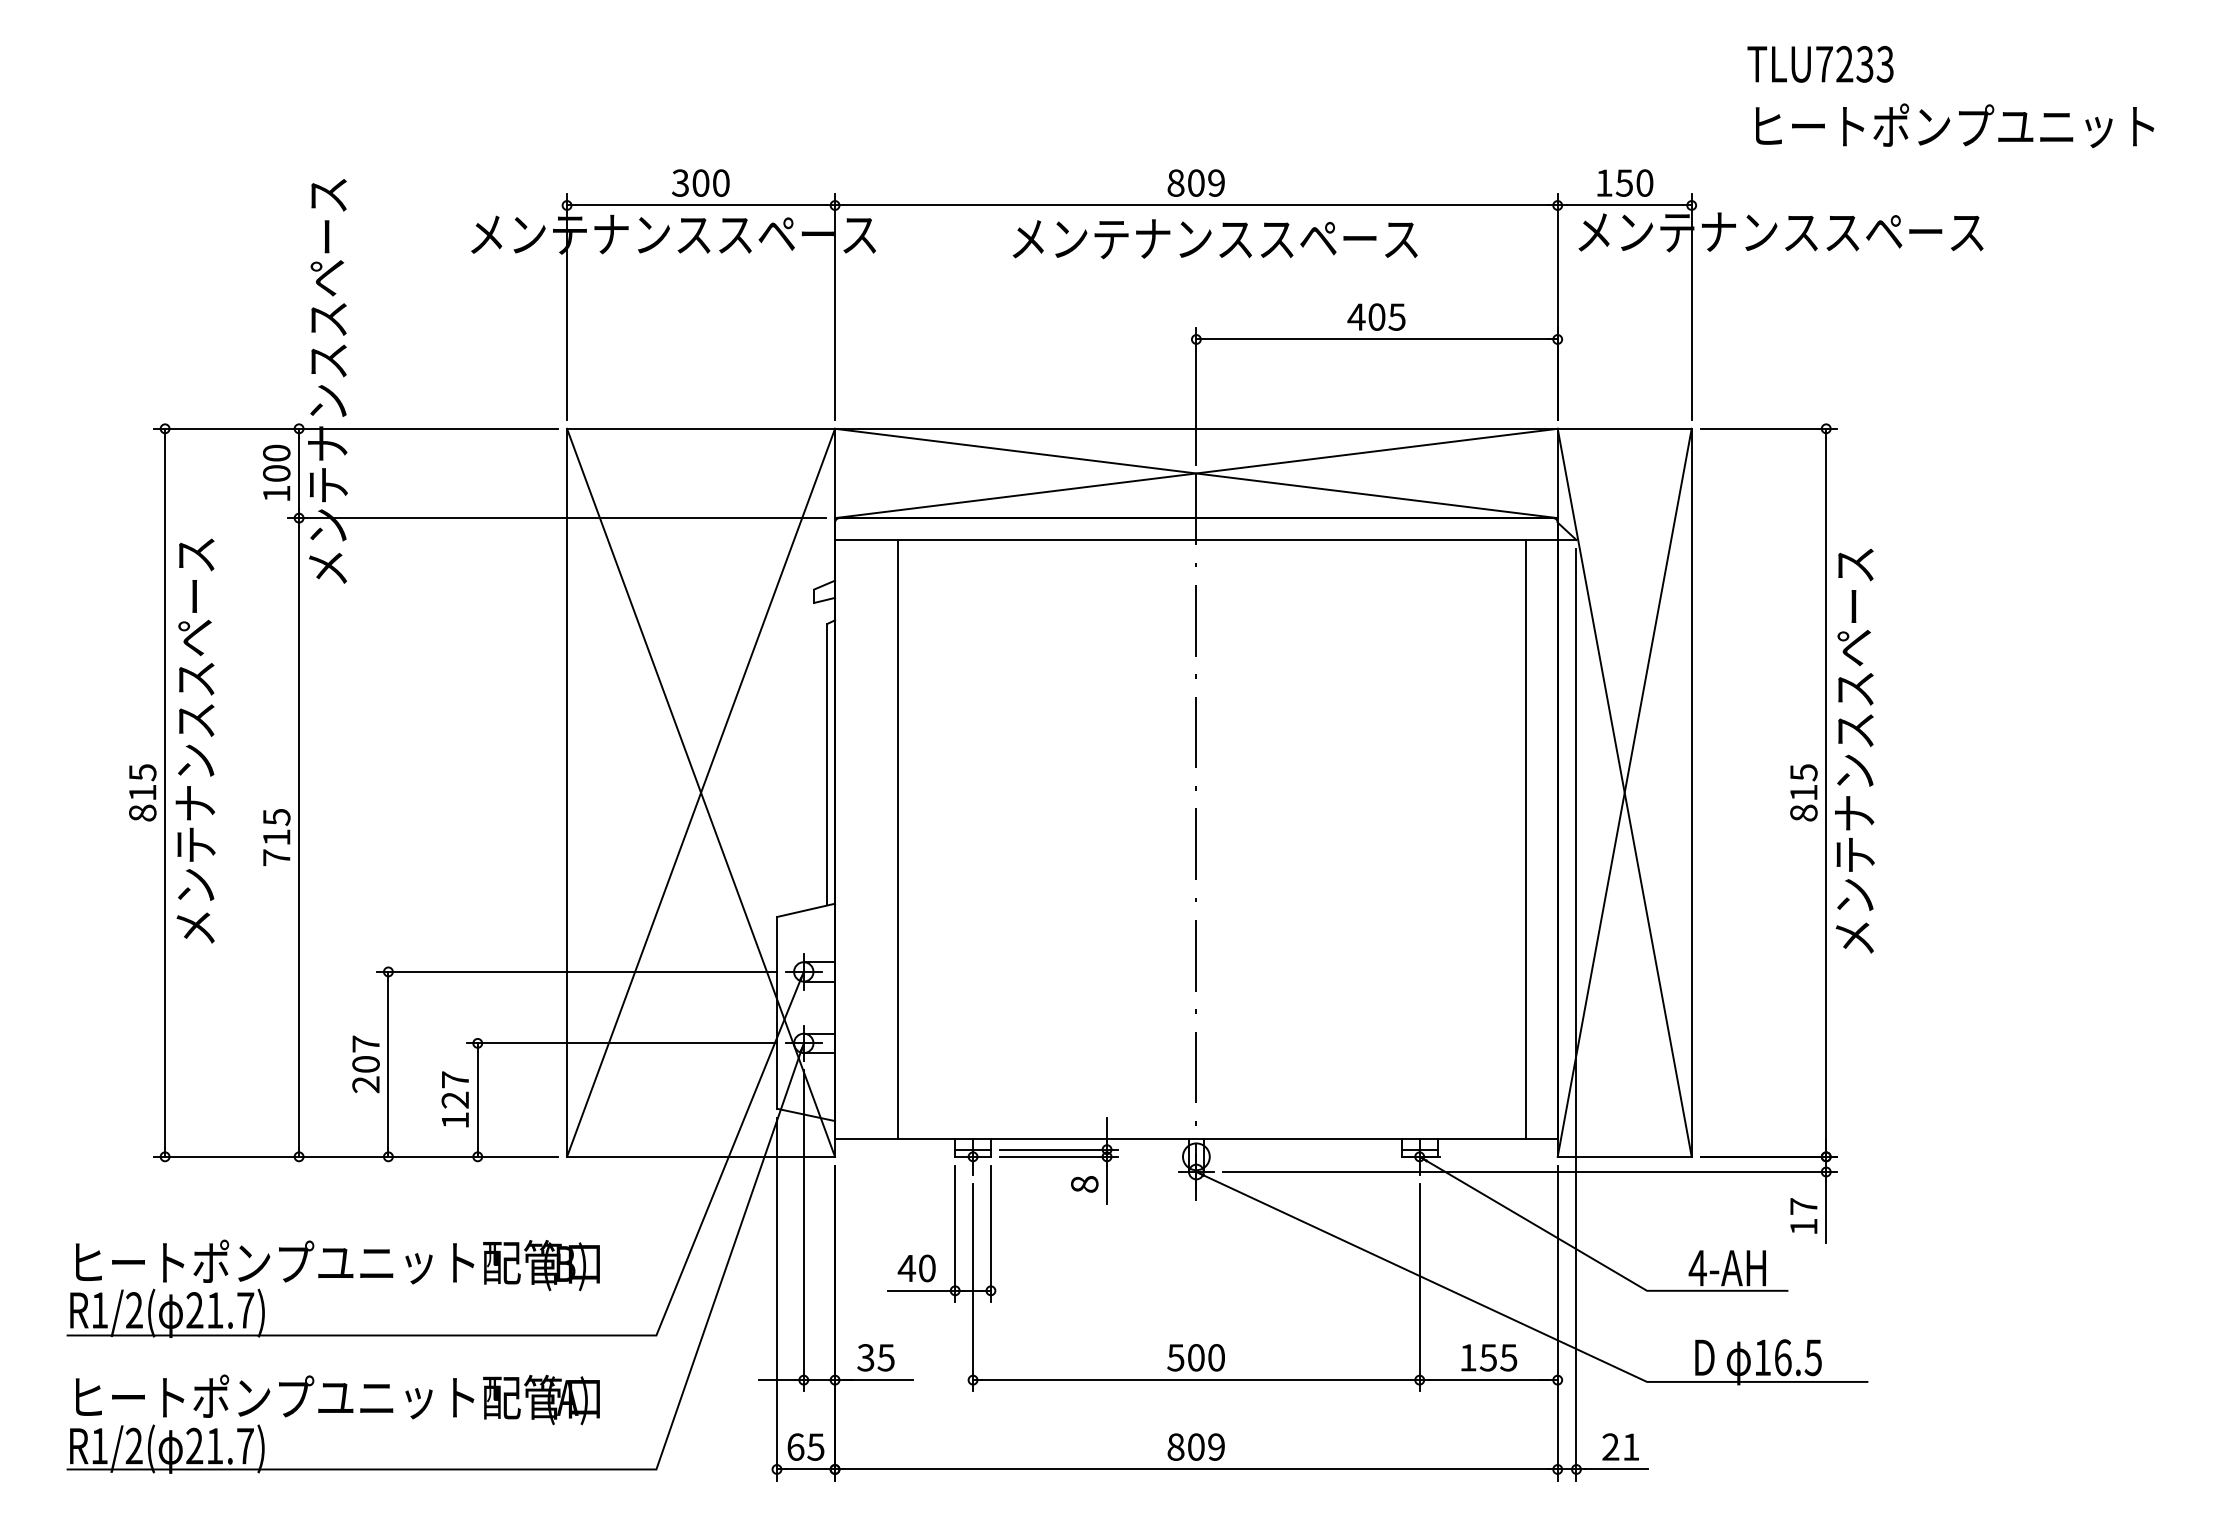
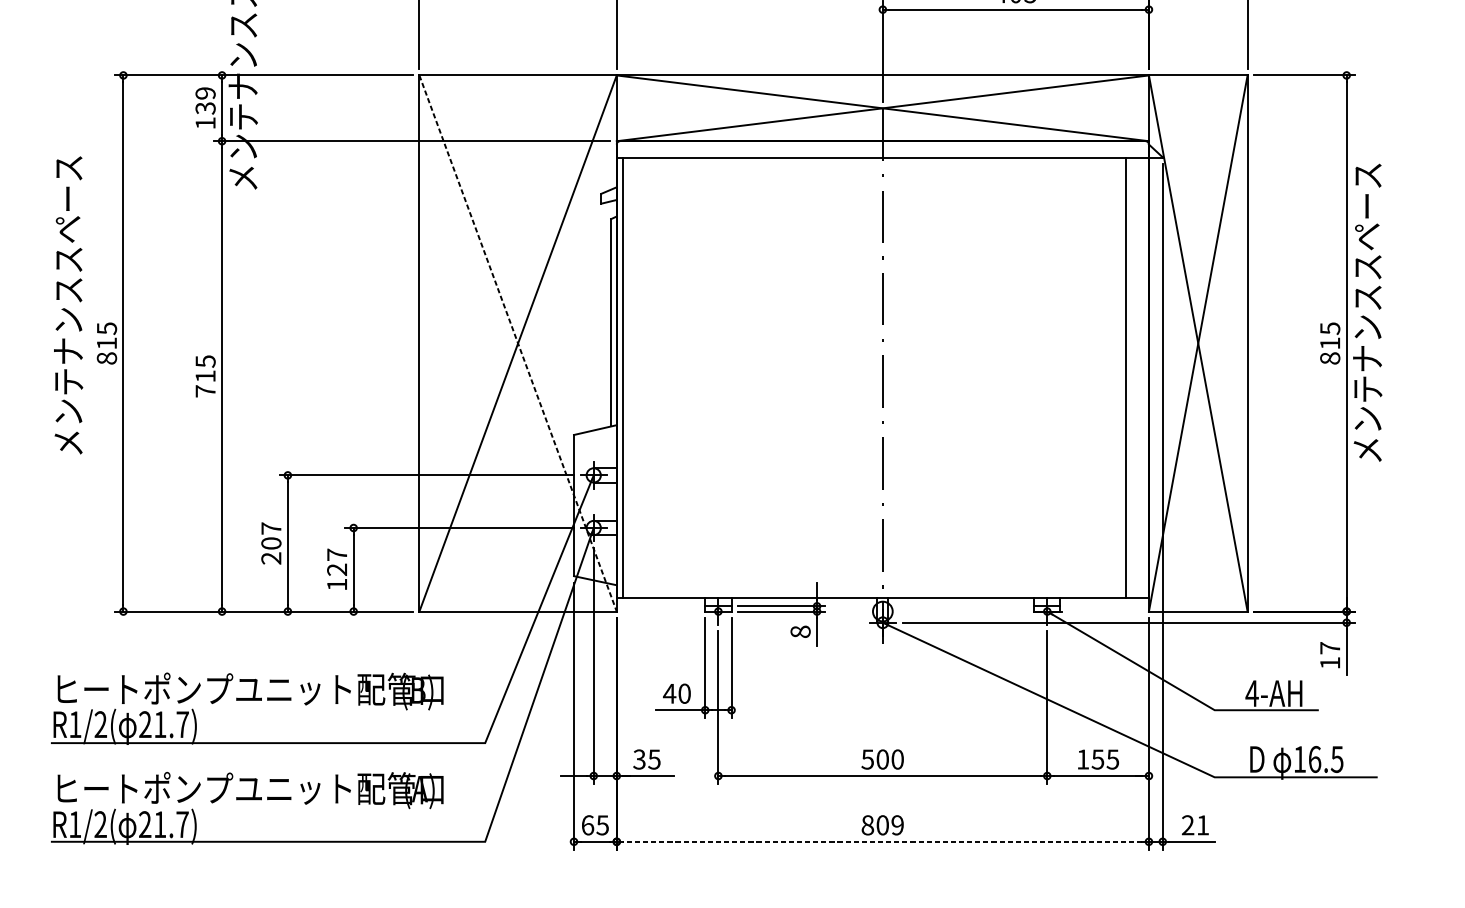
text: (276, 463) -> (205, 100), 100 -> 139
text: (195, 740) -> (68, 304), moved
line: (701, 792) -> (518, 343), solid -> dashed
line: (897, 839) -> (622, 377), moved
line: (1195, 1469) -> (882, 841), solid -> dashed

